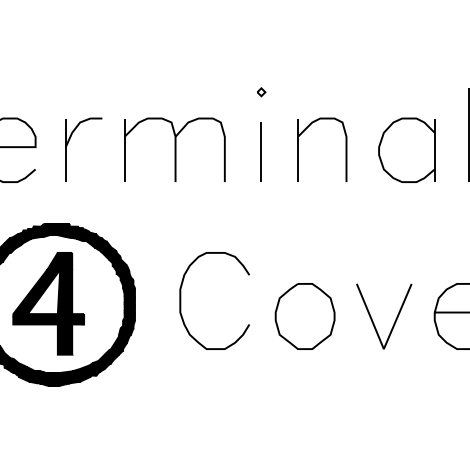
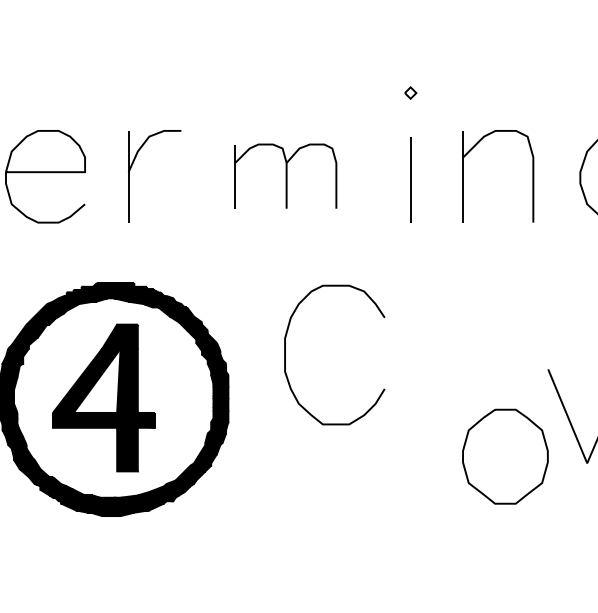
part: (174, 149) -> (285, 175), size x0.7
curve: (181, 300) -> (286, 354), moved
part: (304, 316) -> (504, 456), moved

